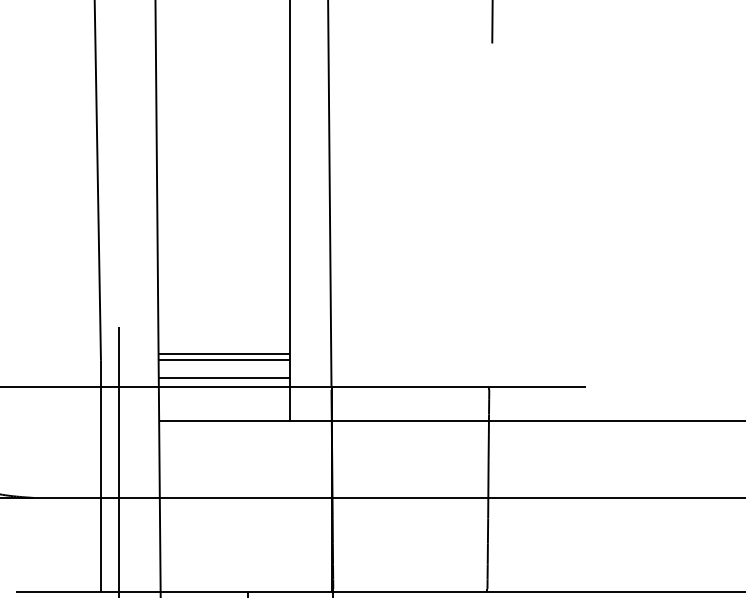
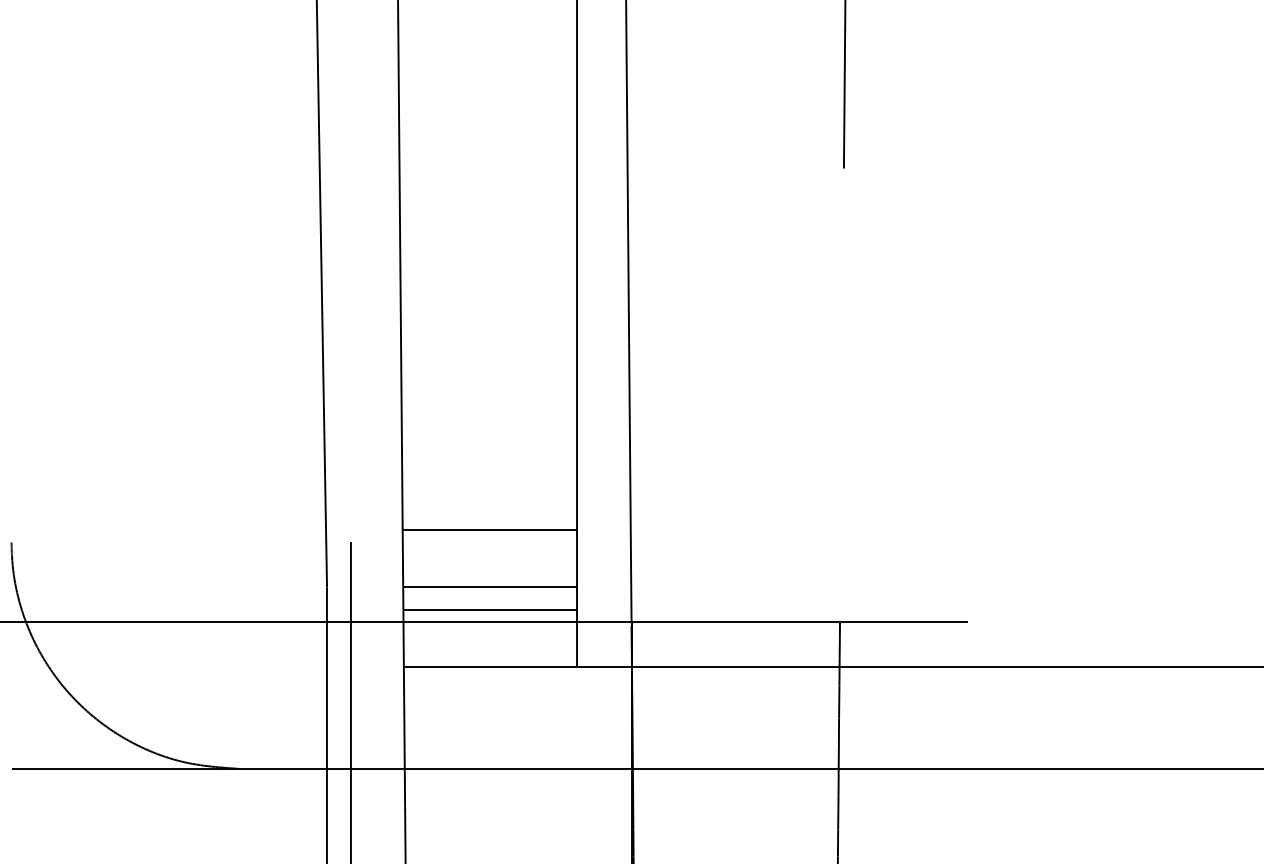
line: (223, 353) -> (489, 530), moved

